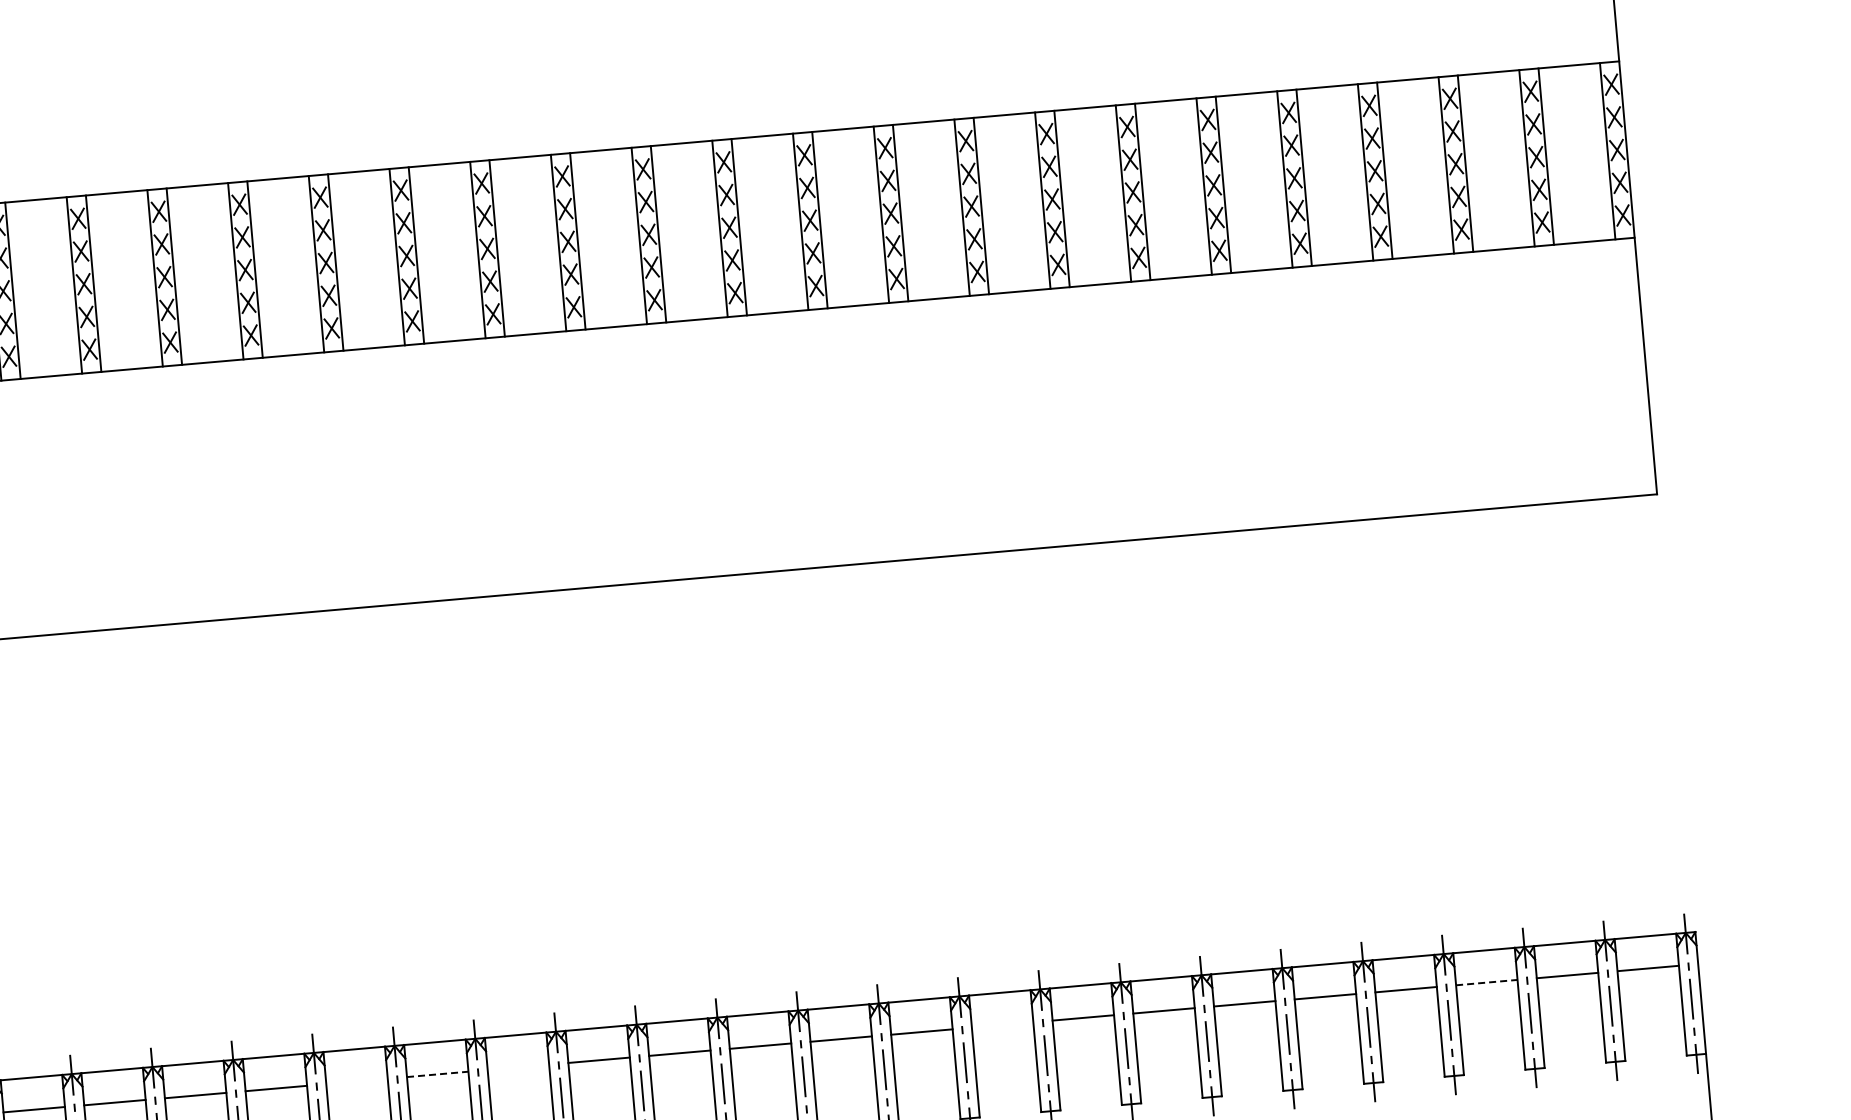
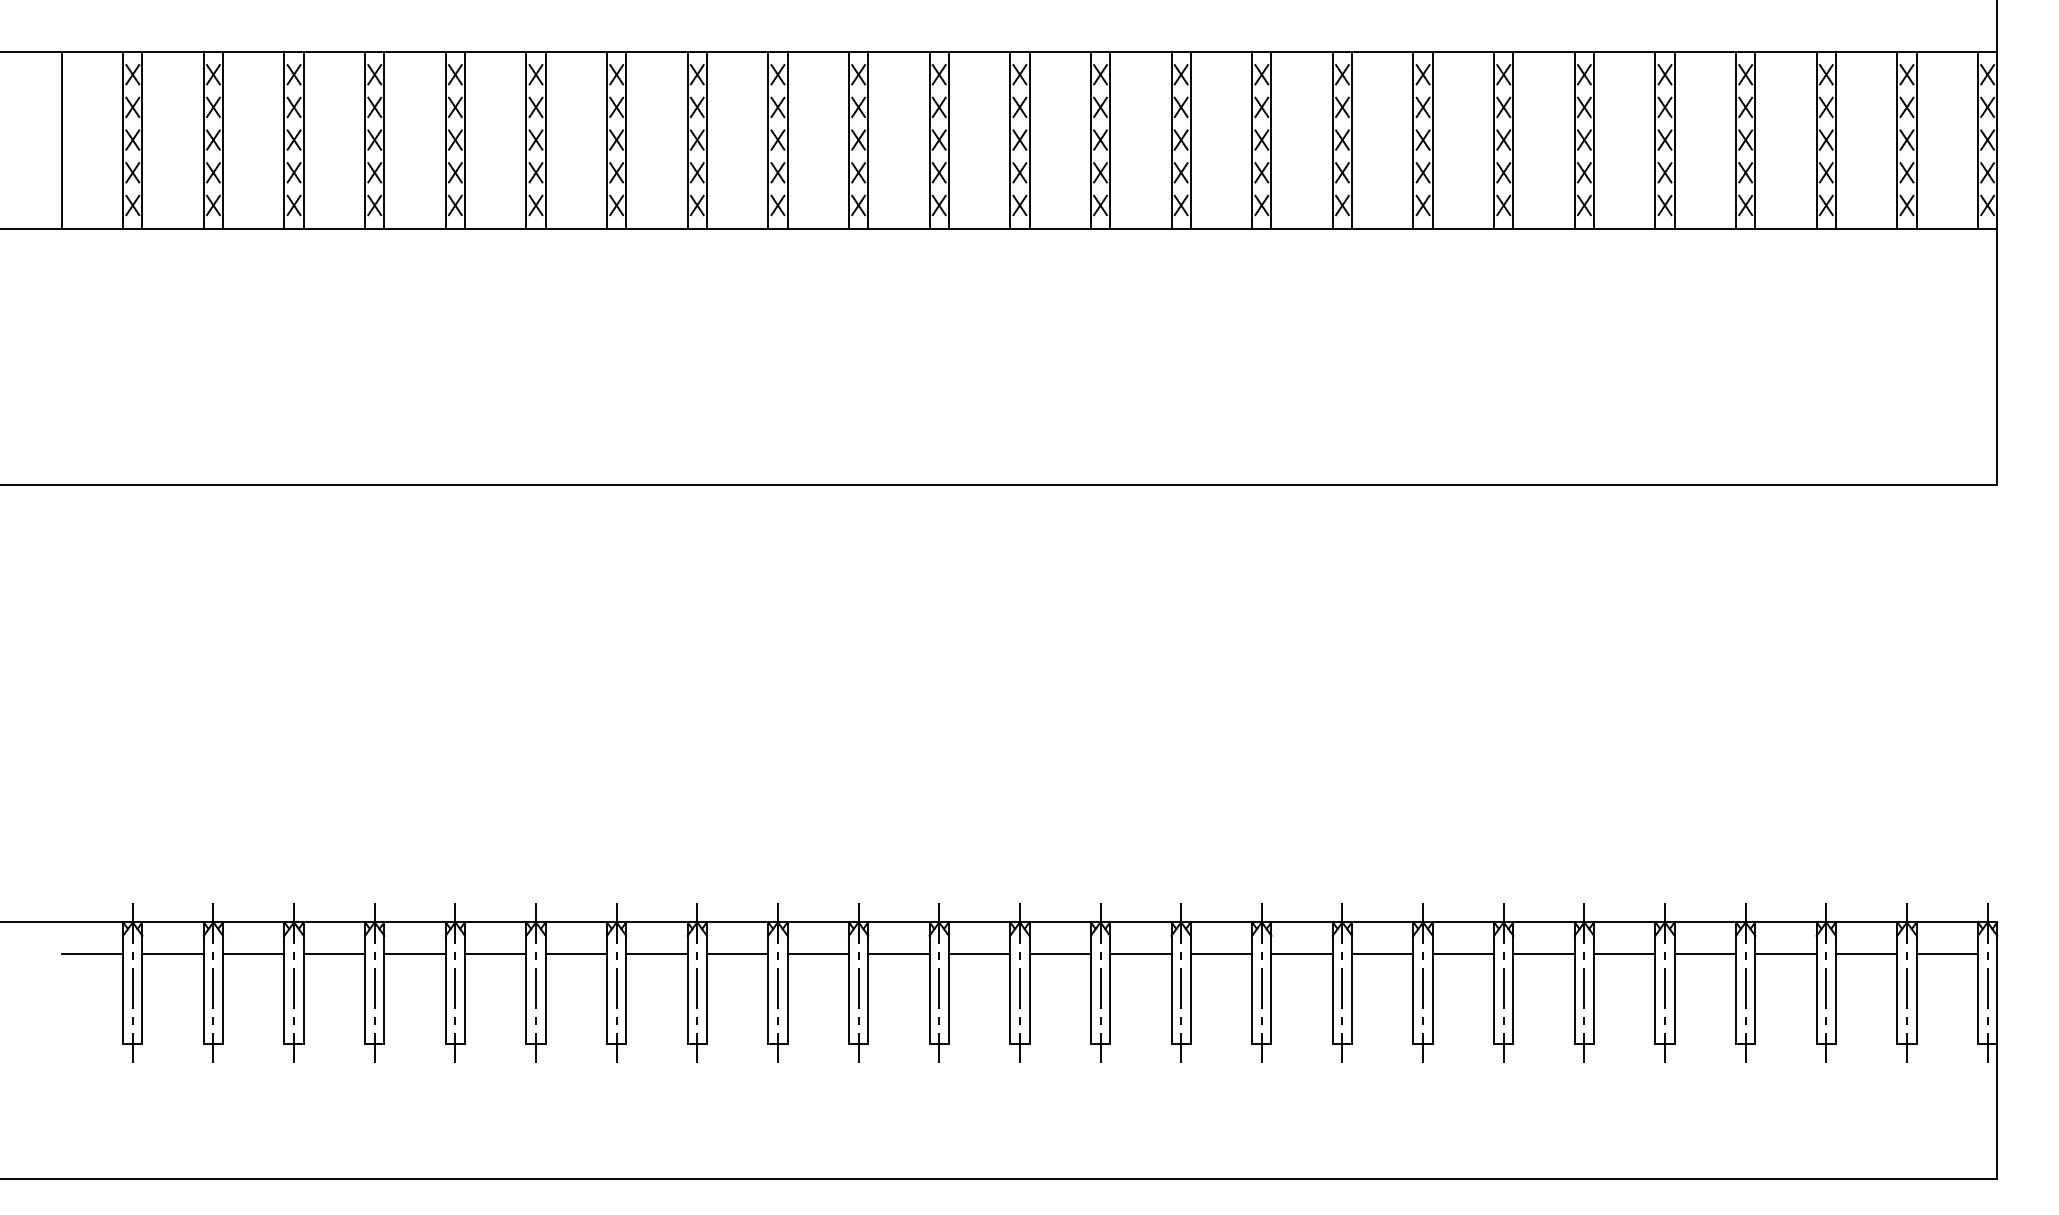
line: (1487, 982) -> (1786, 954), dashed -> solid
line: (1001, 1025) -> (1301, 954), added
line: (517, 1067) -> (817, 954), added
line: (437, 1074) -> (737, 954), dashed -> solid
line: (356, 1081) -> (656, 954), added

